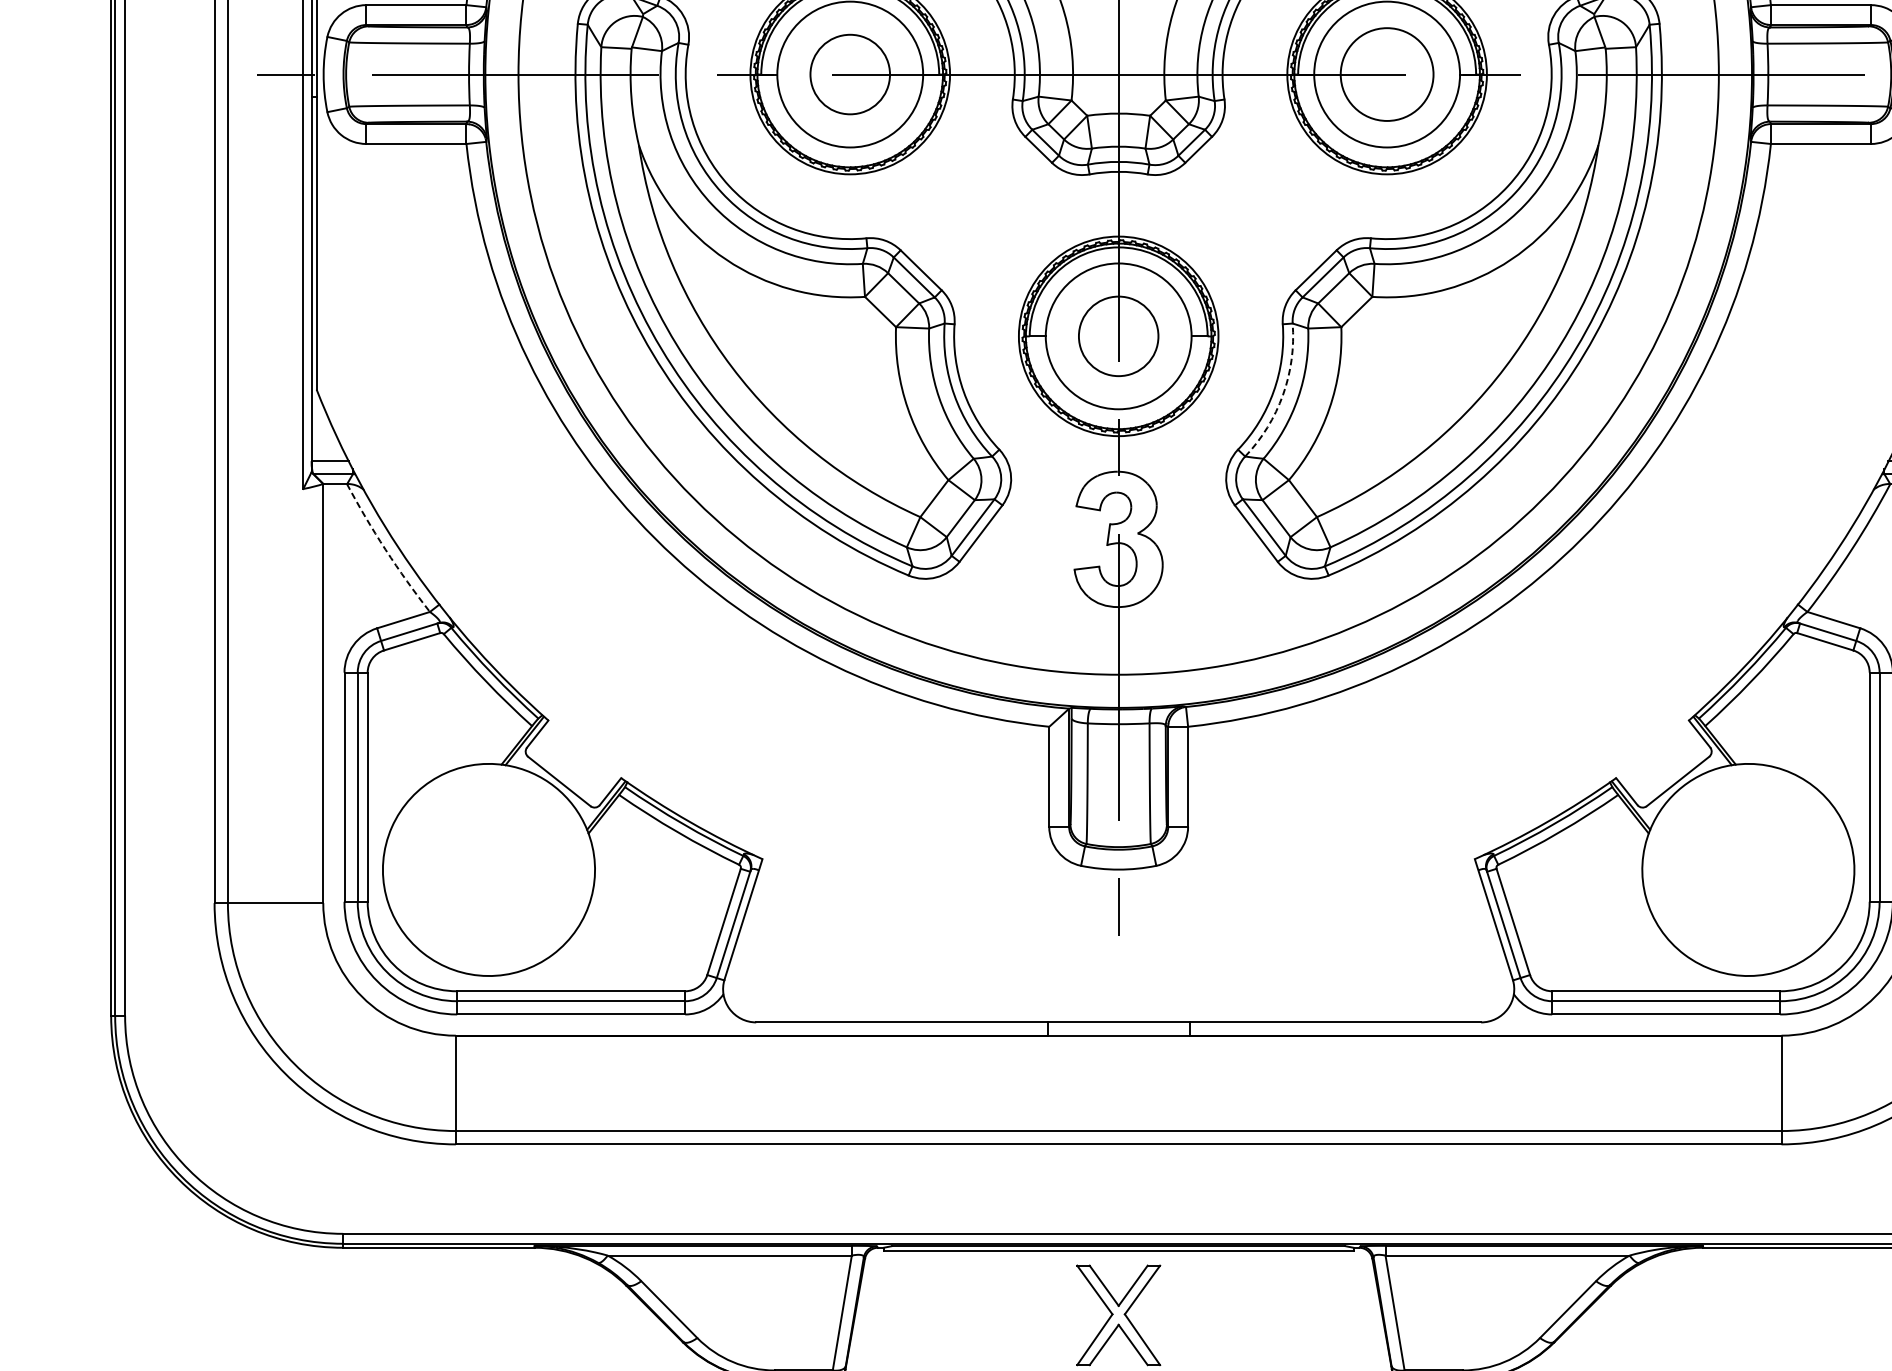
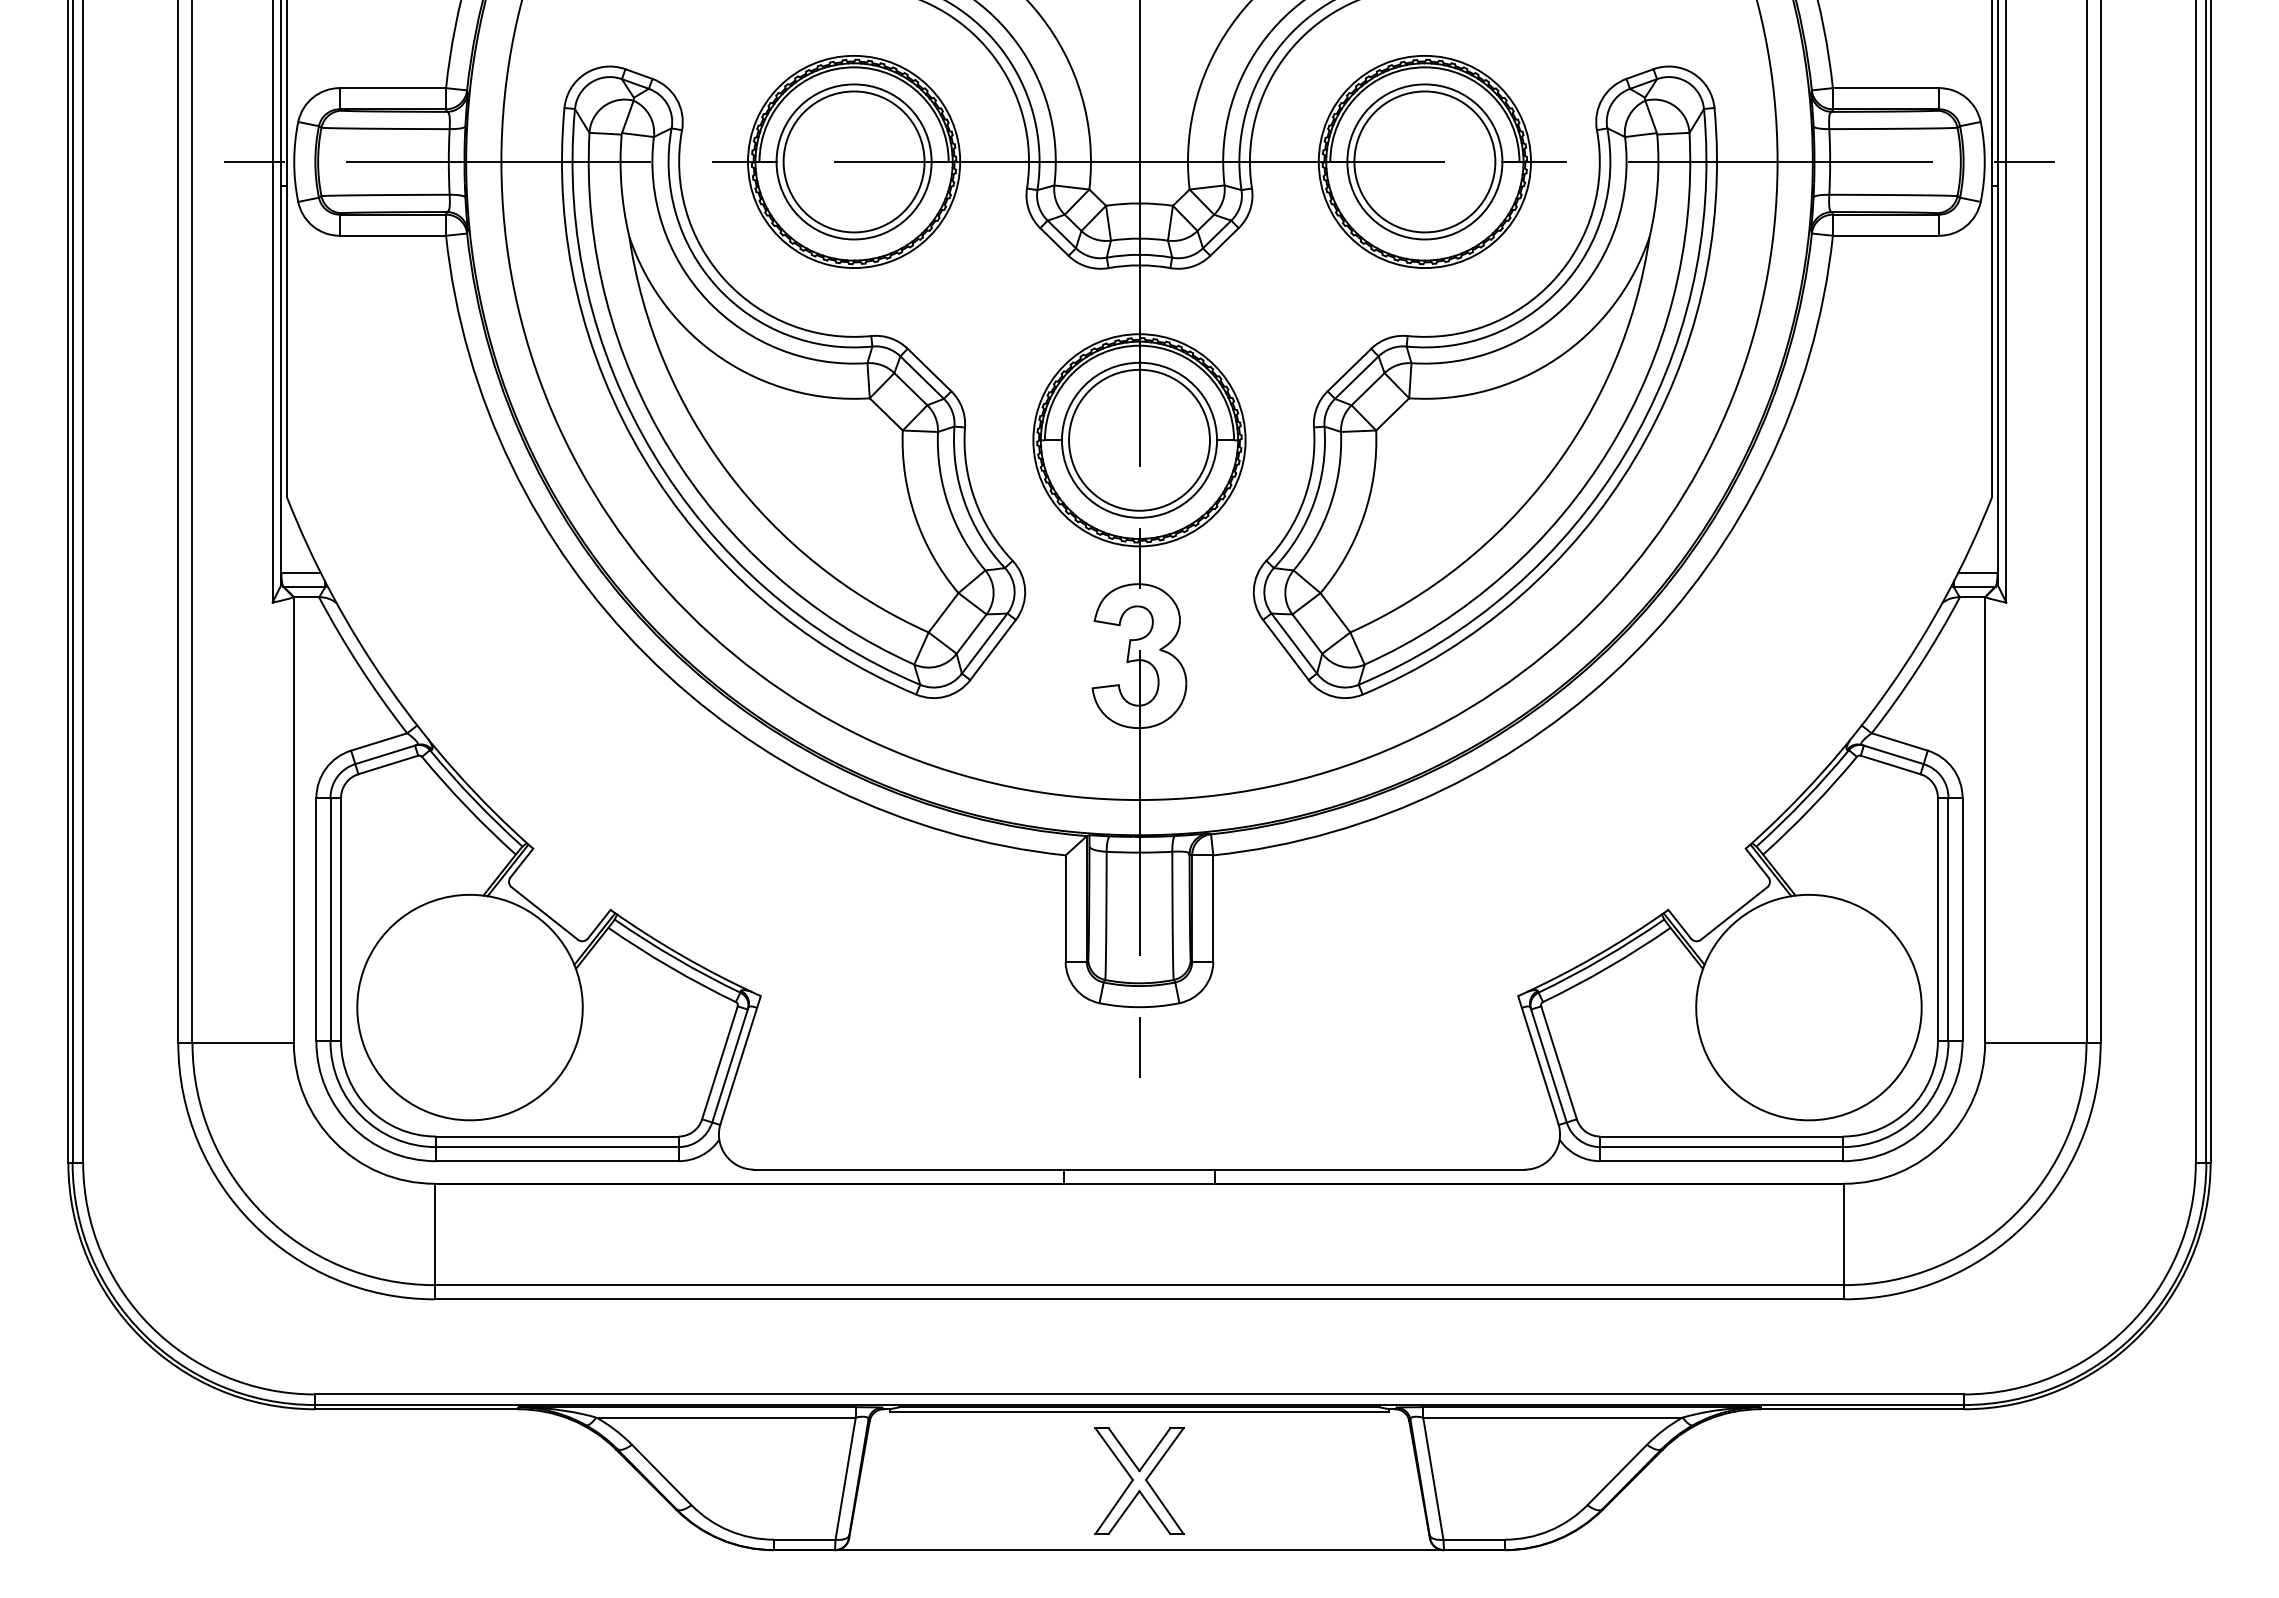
circle: (849, 74) -> (853, 161), size x1.67
circle: (1386, 74) -> (1424, 161), size x1.43
circle: (1118, 335) -> (1139, 439), size x1.67
arc: (1283, 394) -> (1314, 502), dashed -> solid
arc: (385, 550) -> (360, 667), dashed -> solid

